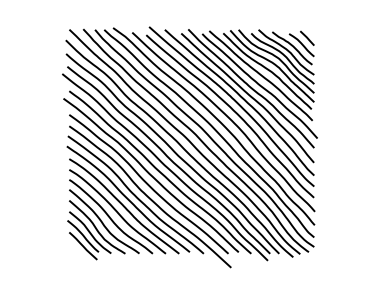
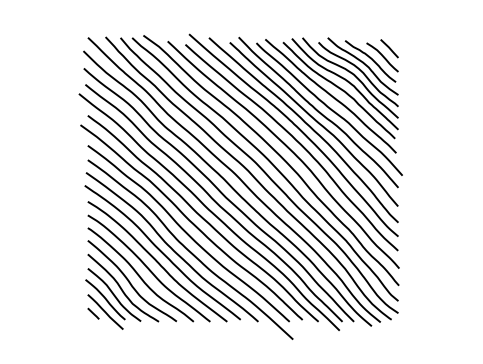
line: (73, 247) -> (93, 313), added

